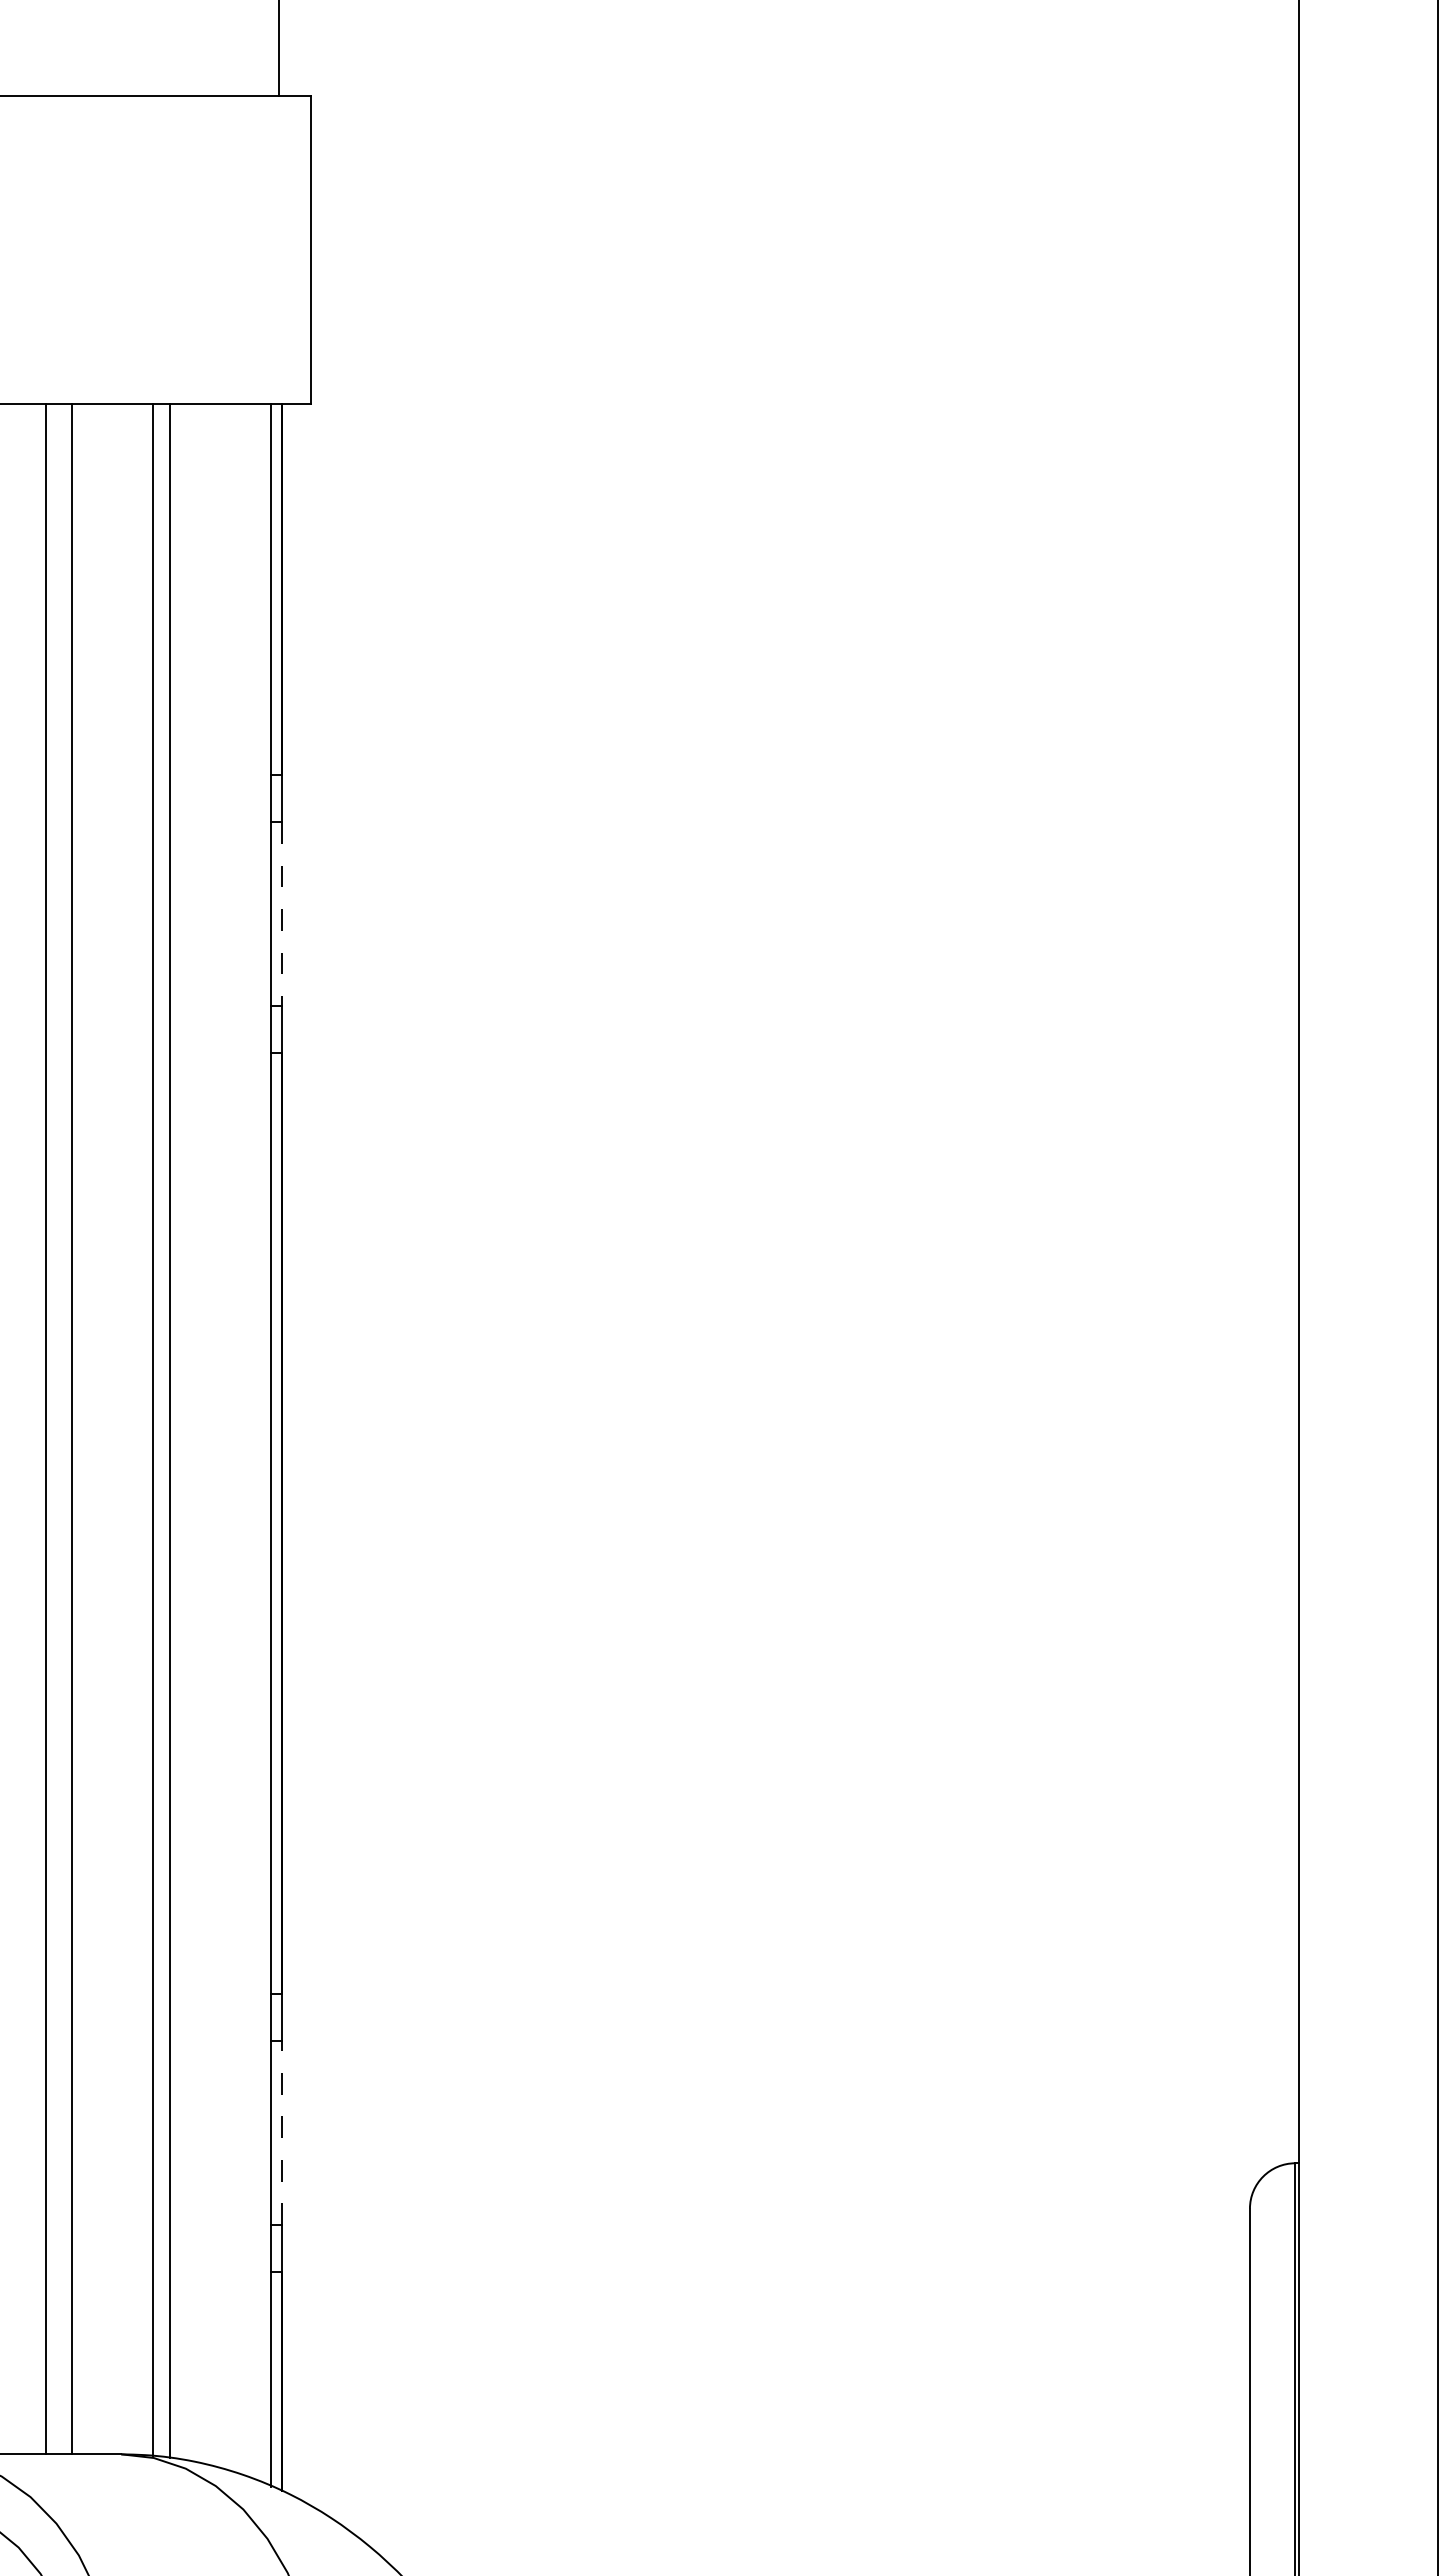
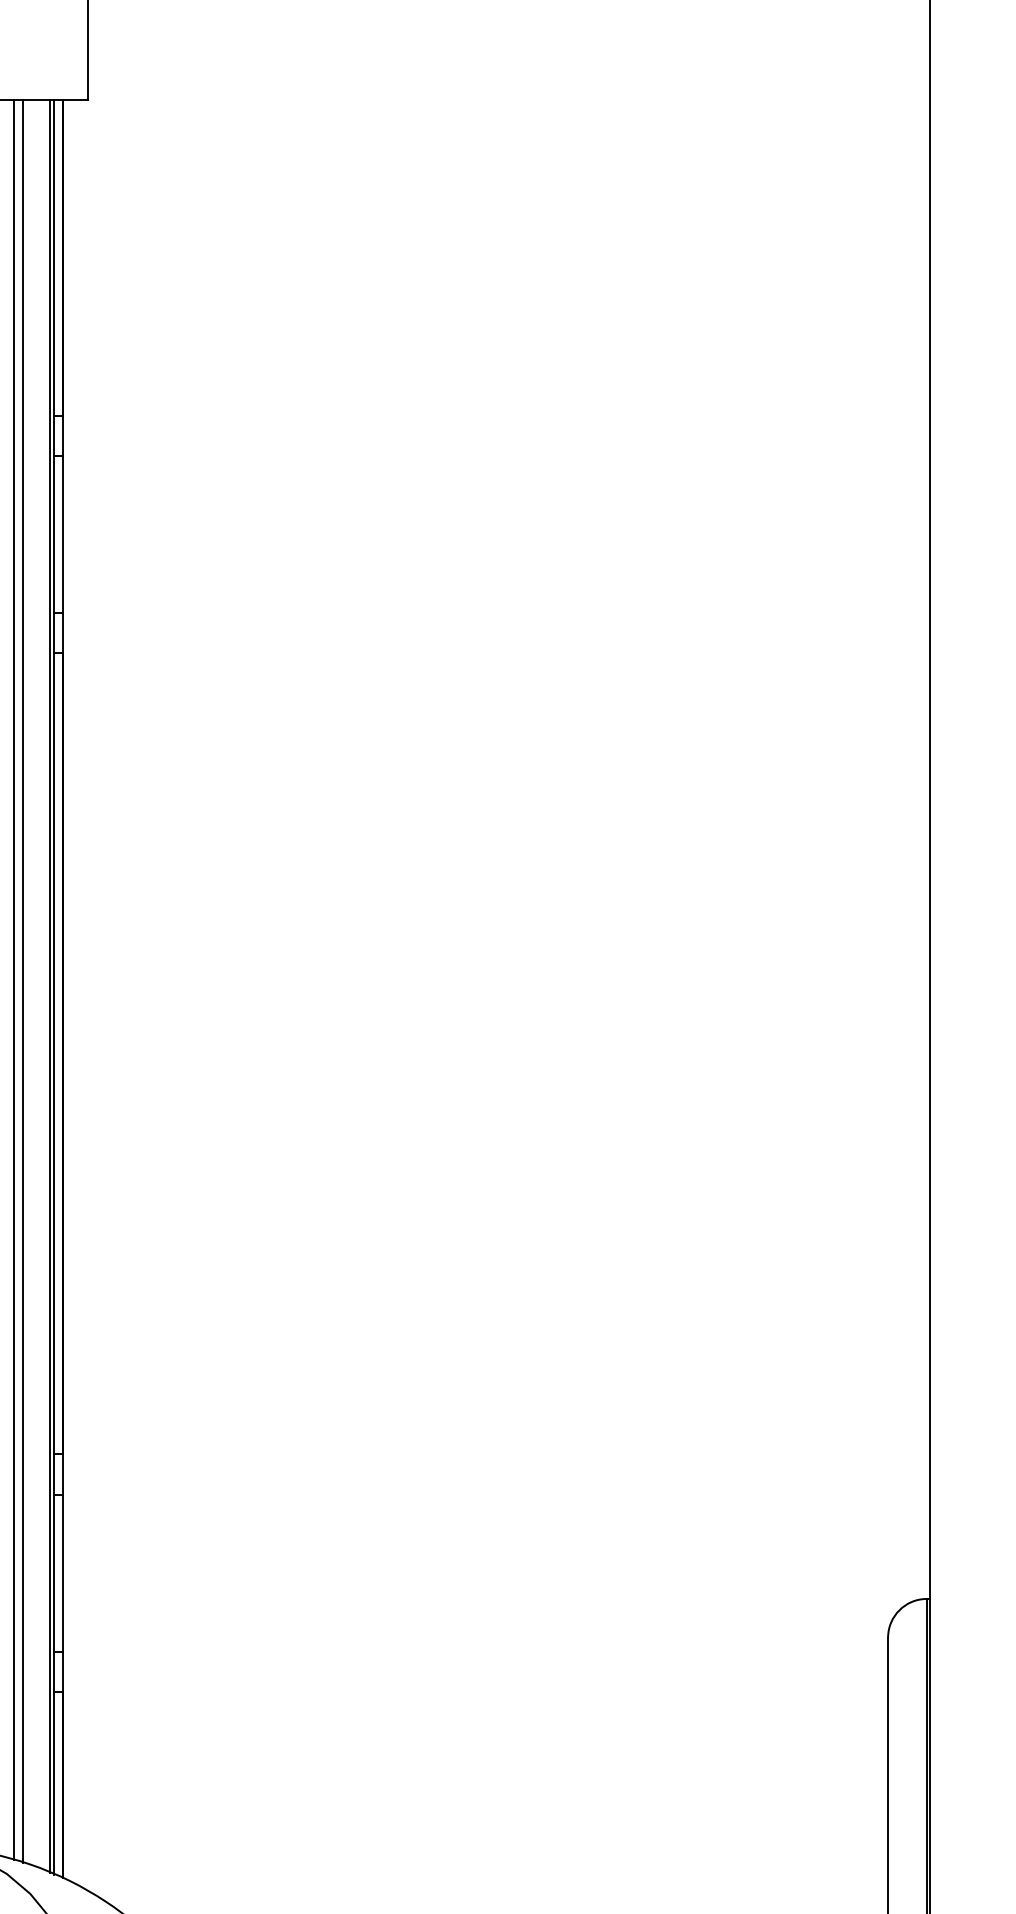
line: (281, 914) -> (62, 534), dashed -> solid
line: (224, 1436) -> (14, 979), added
line: (235, 1438) -> (23, 981), added
line: (266, 1444) -> (50, 986), added
line: (281, 2133) -> (62, 1573), dashed -> solid

